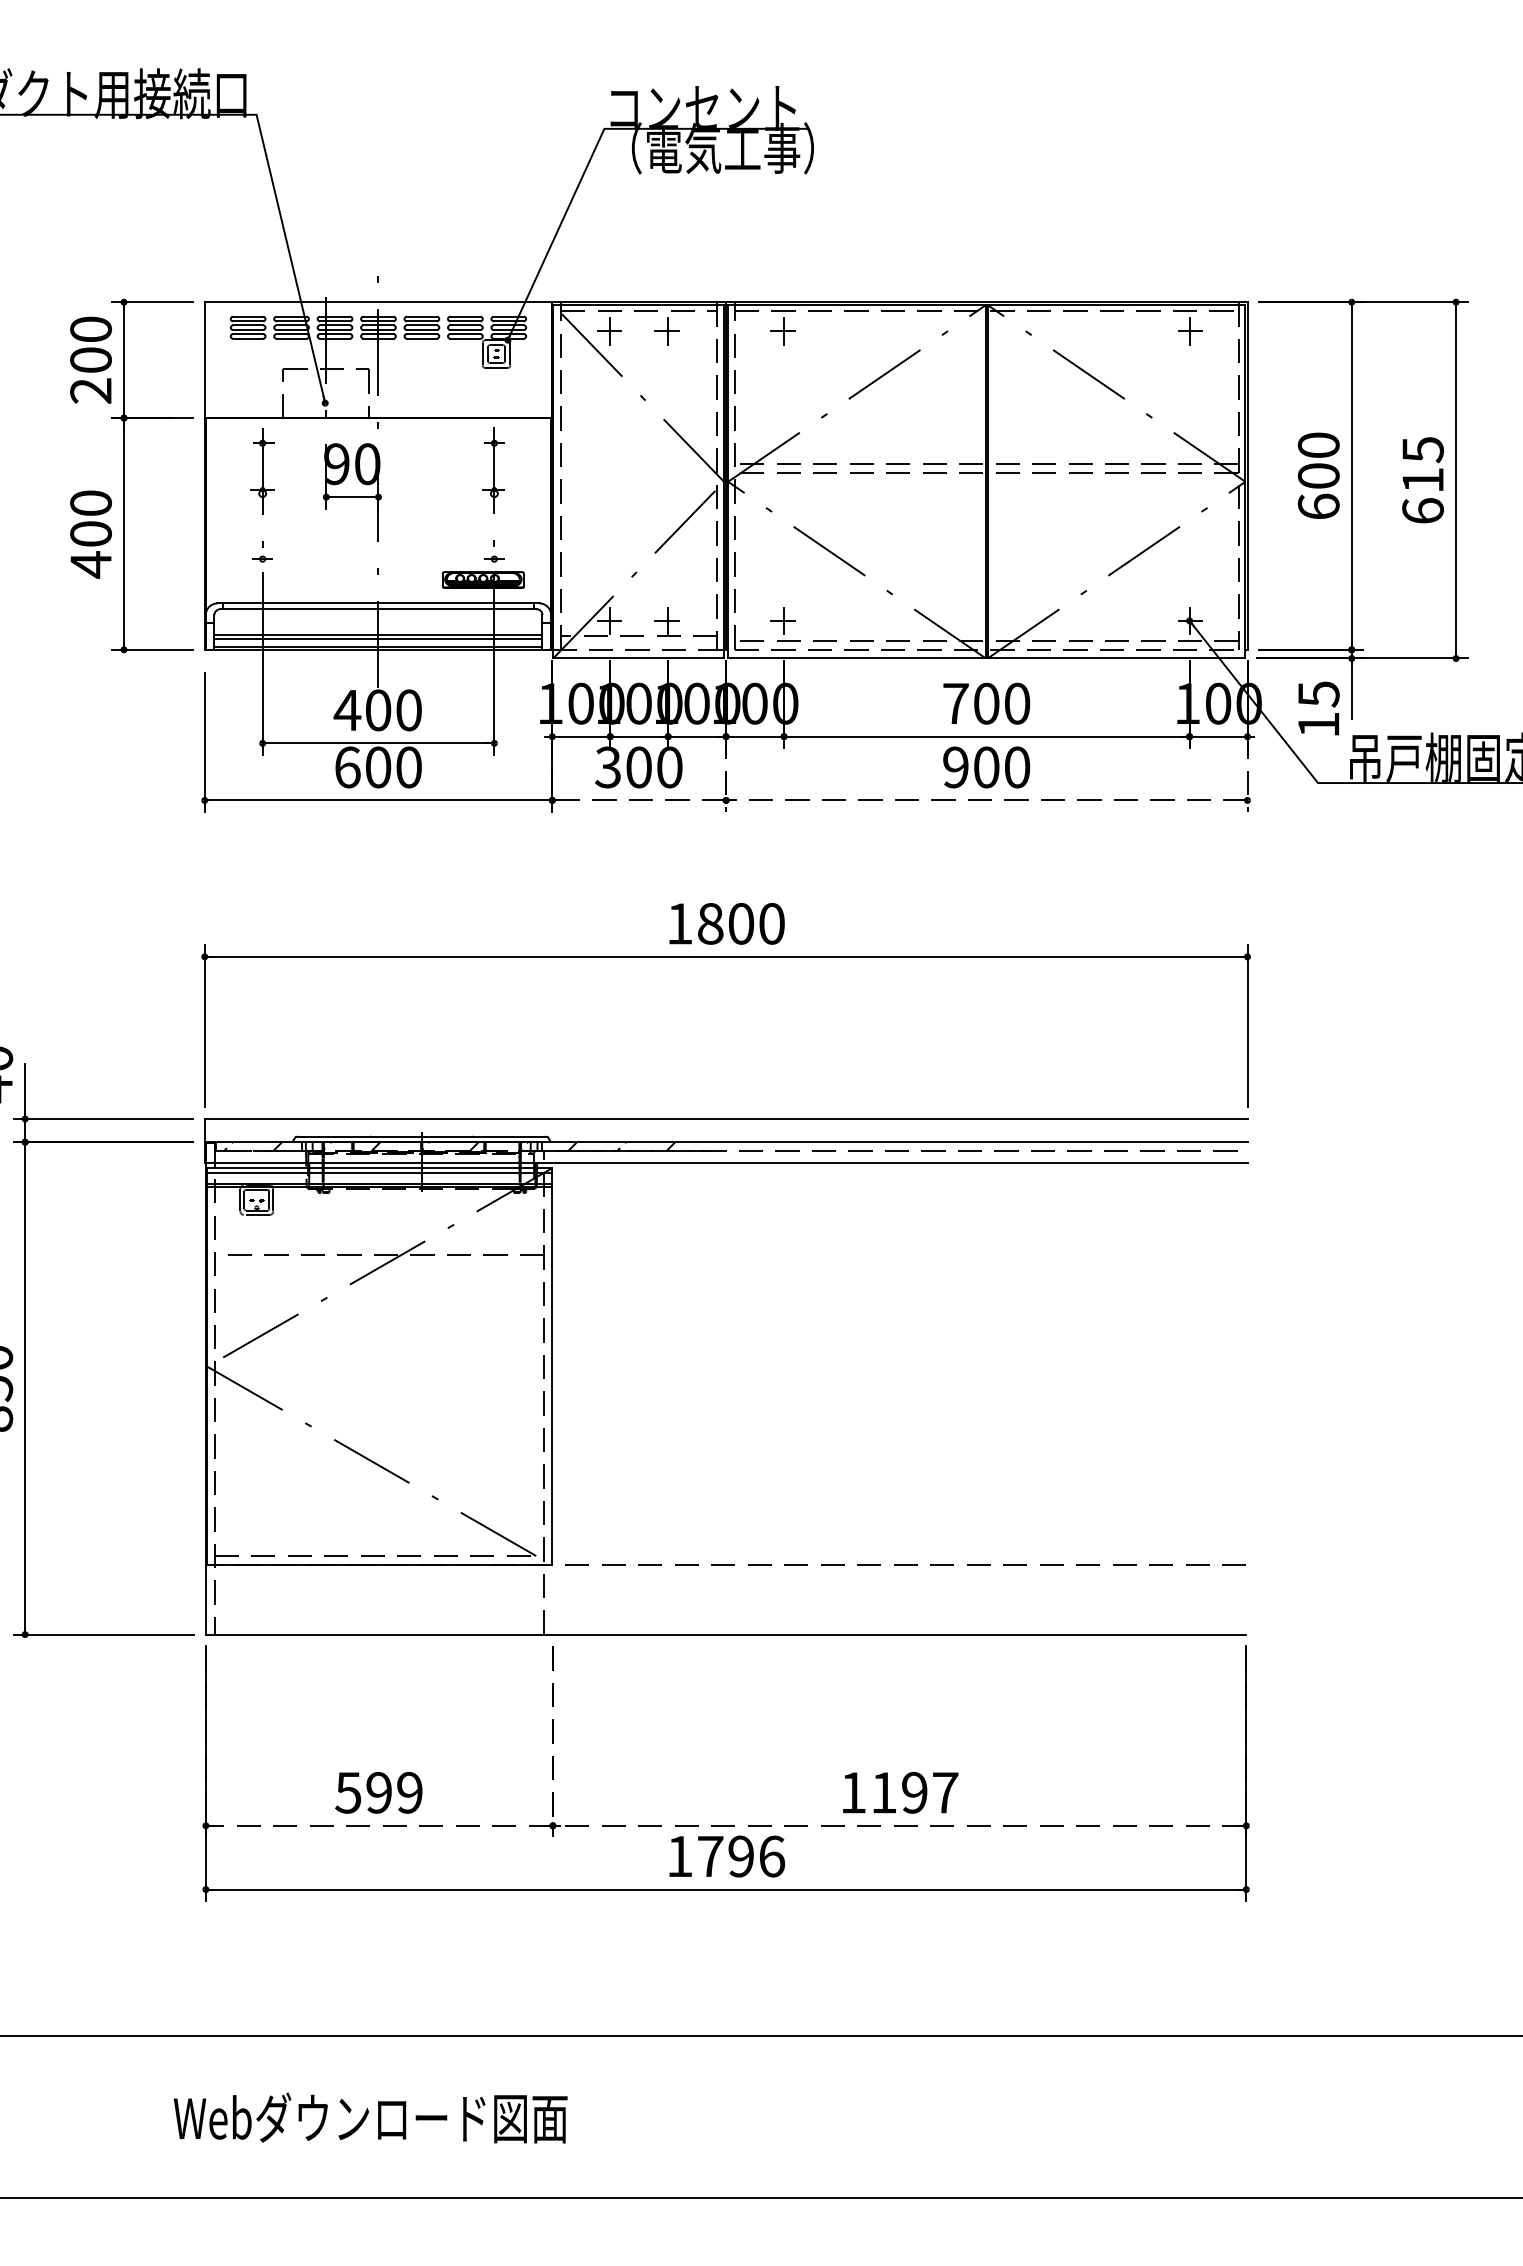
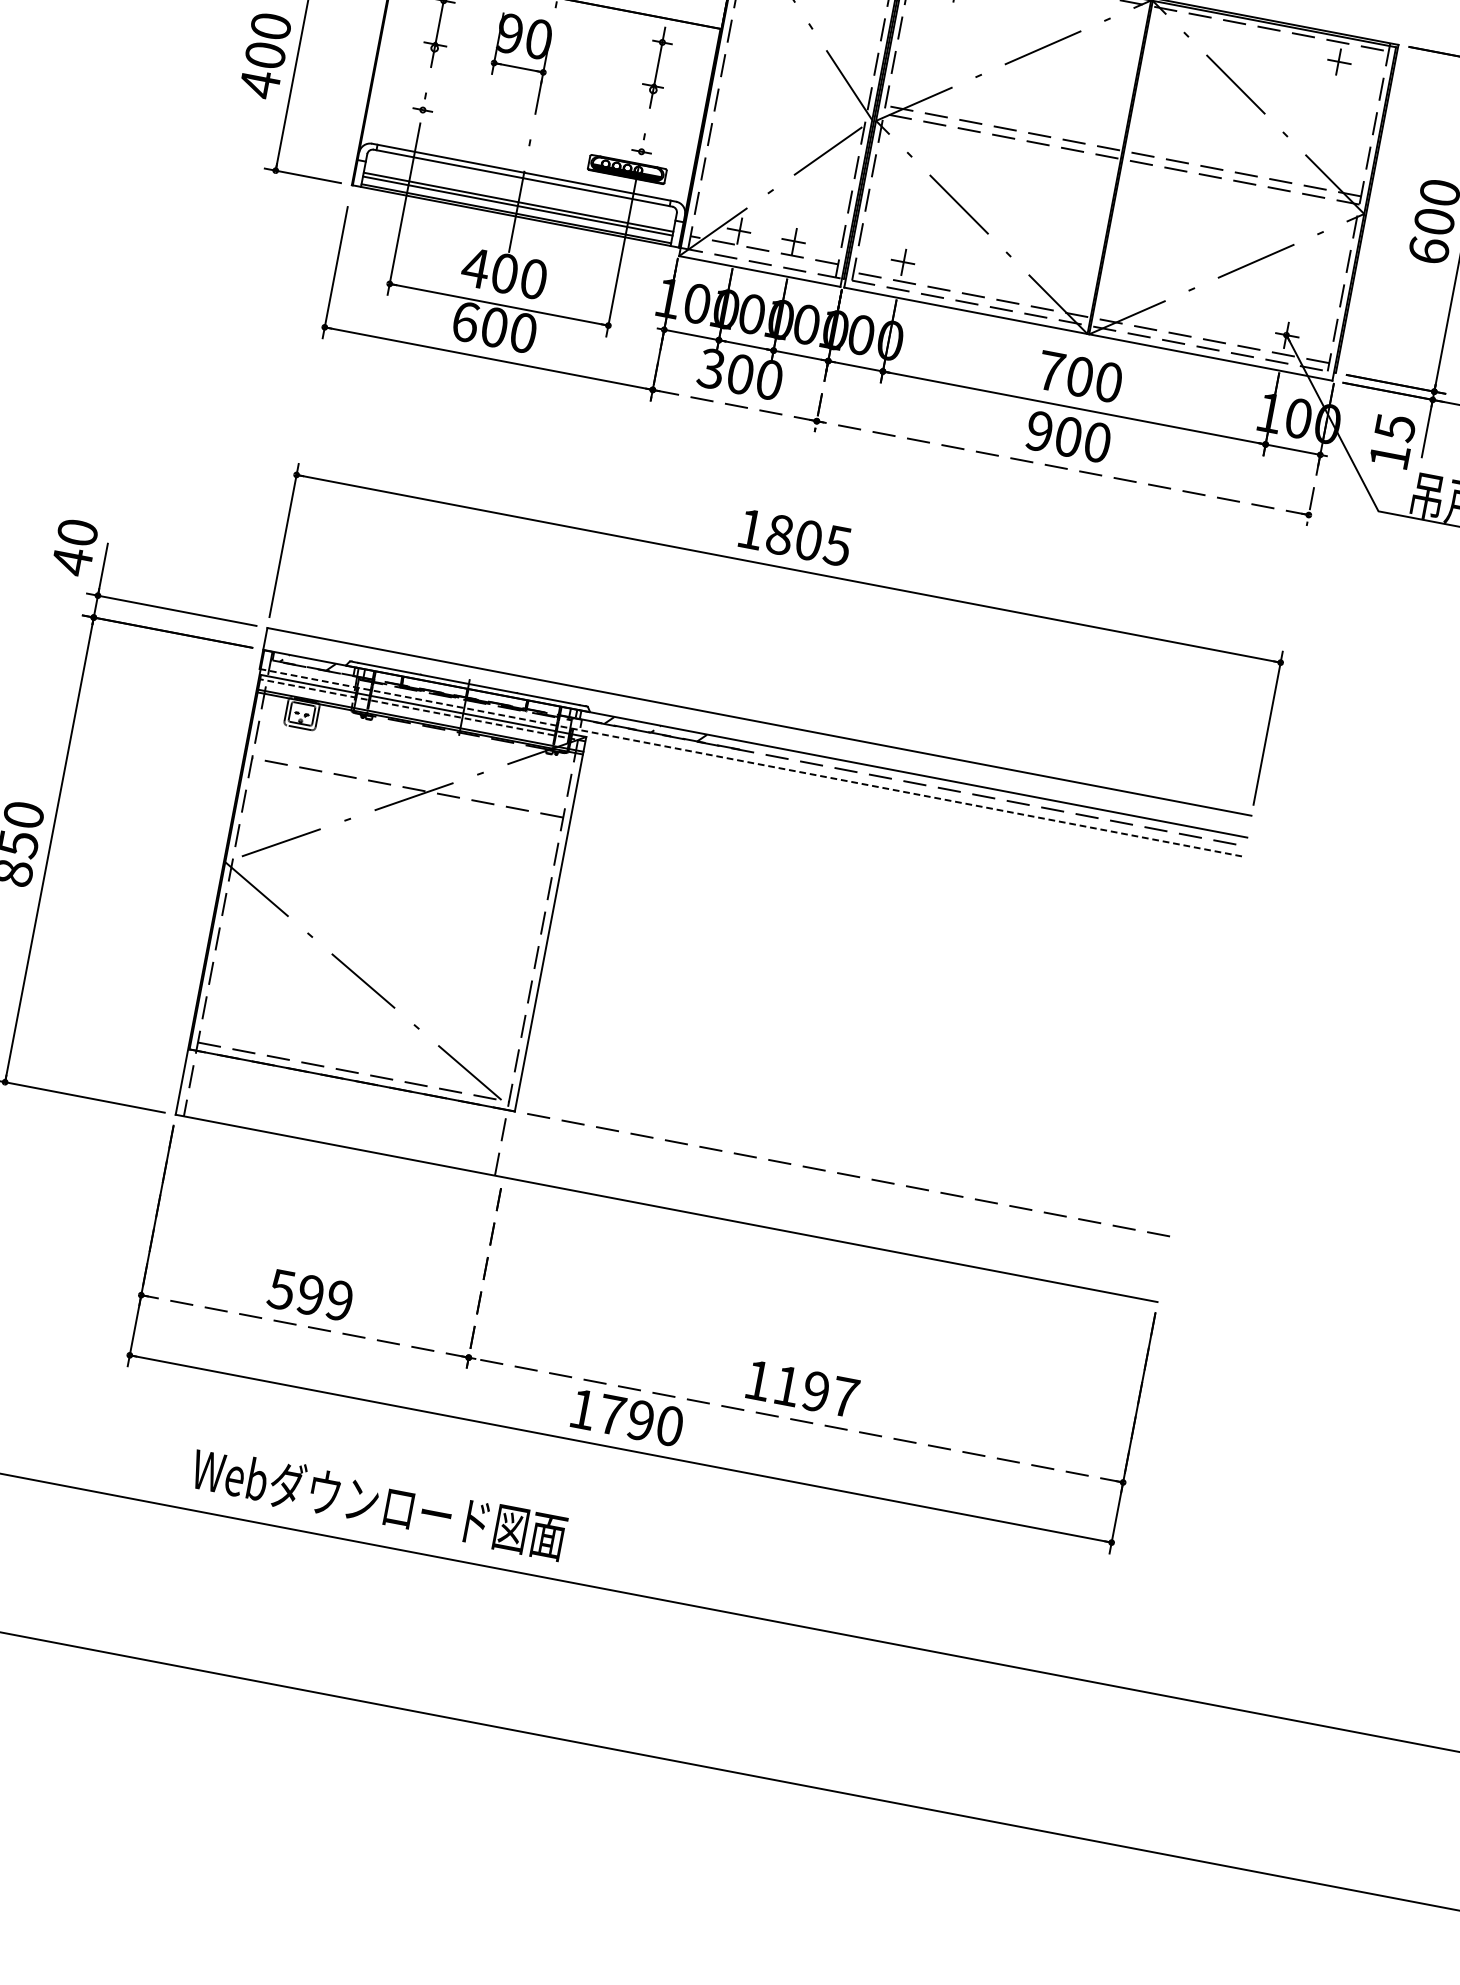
text: (771, 923) -> (837, 545), 1800 -> 1805
hatch: (424, 1146) -> (469, 693), removed
line: (726, 1162) -> (751, 762), solid -> dashed
line: (379, 1172) -> (422, 709), solid -> dashed
text: (772, 1856) -> (670, 1426), 1796 -> 1790
text: (370, 2117) -> (379, 1502), moved

